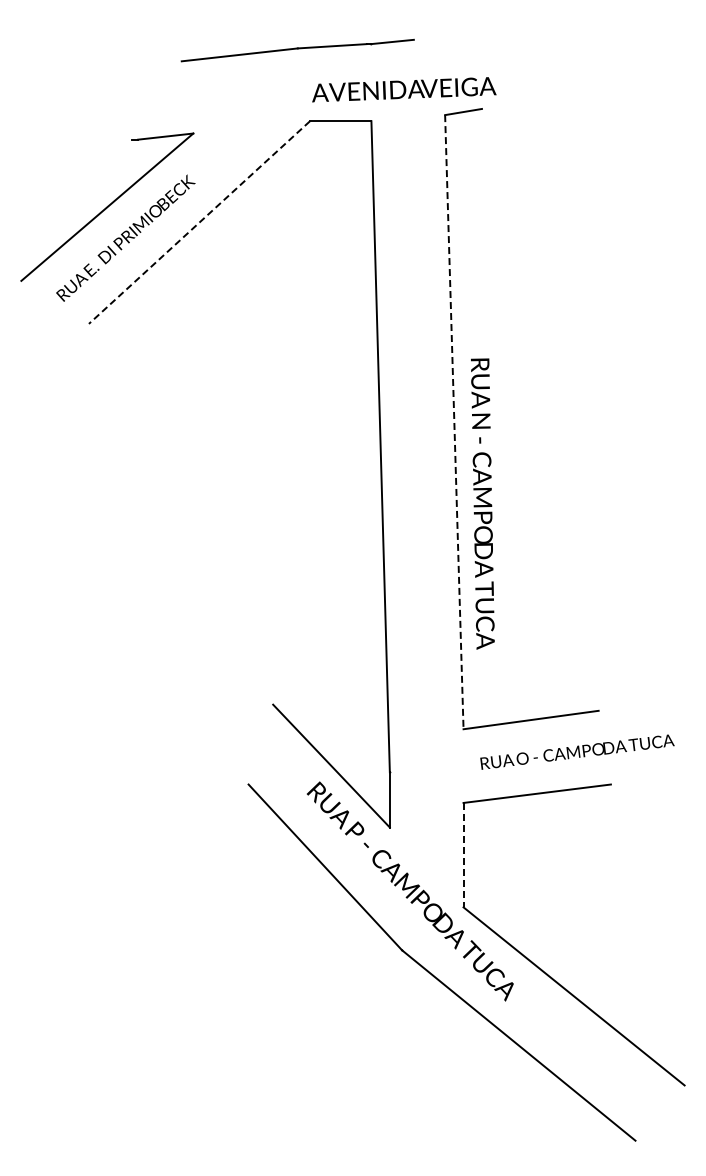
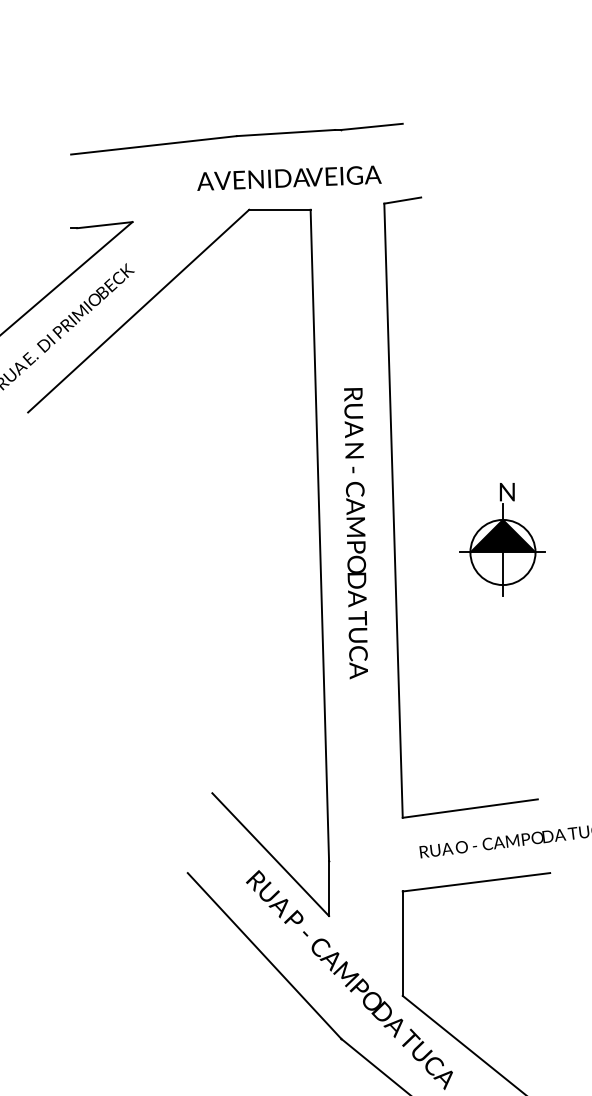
part: (297, 50) -> (236, 139), size x1.43
text: (404, 89) -> (289, 178), moved
line: (199, 222) -> (138, 311), dashed -> solid
line: (454, 422) -> (393, 511), dashed -> solid
part: (563, 450) -> (502, 539), added
text: (482, 503) -> (355, 533), moved
line: (463, 855) -> (402, 944), dashed -> solid

